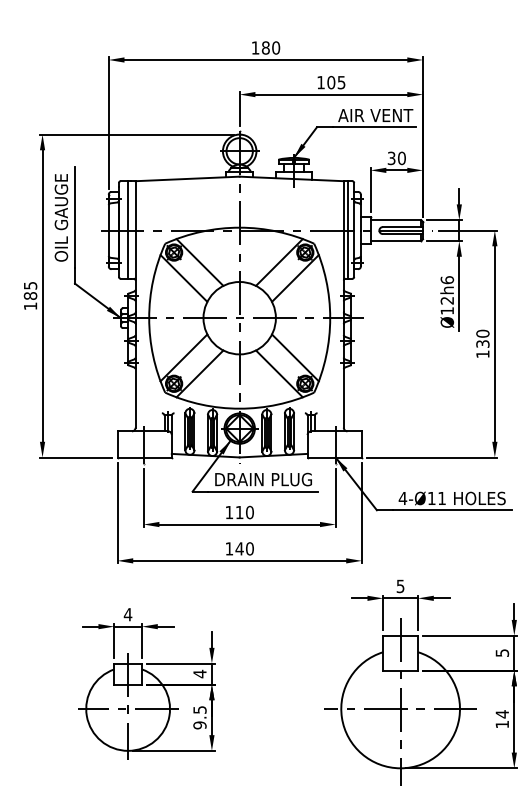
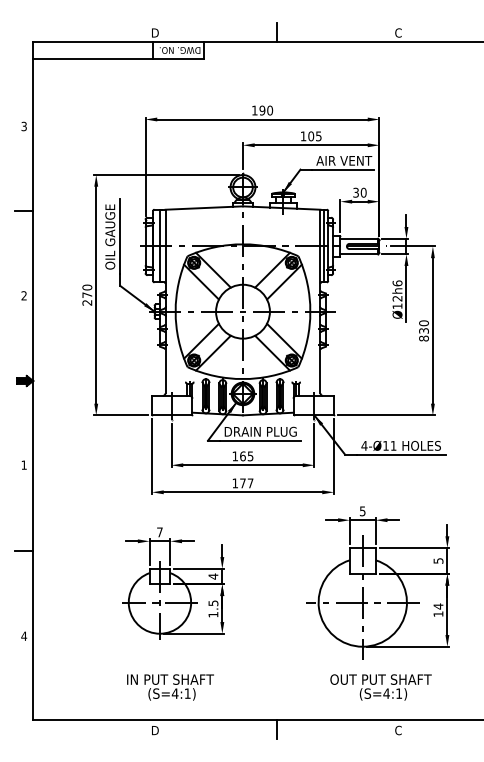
text: (265, 47) -> (262, 110), 180 -> 190
text: (30, 295) -> (87, 294), 185 -> 270
text: (482, 354) -> (423, 338), 130 -> 830
text: (244, 512) -> (246, 456), 110 -> 165
text: (244, 549) -> (246, 483), 140 -> 177
text: (127, 614) -> (159, 532), 4 -> 7
text: (200, 725) -> (213, 614), 9.5 -> 1.5

